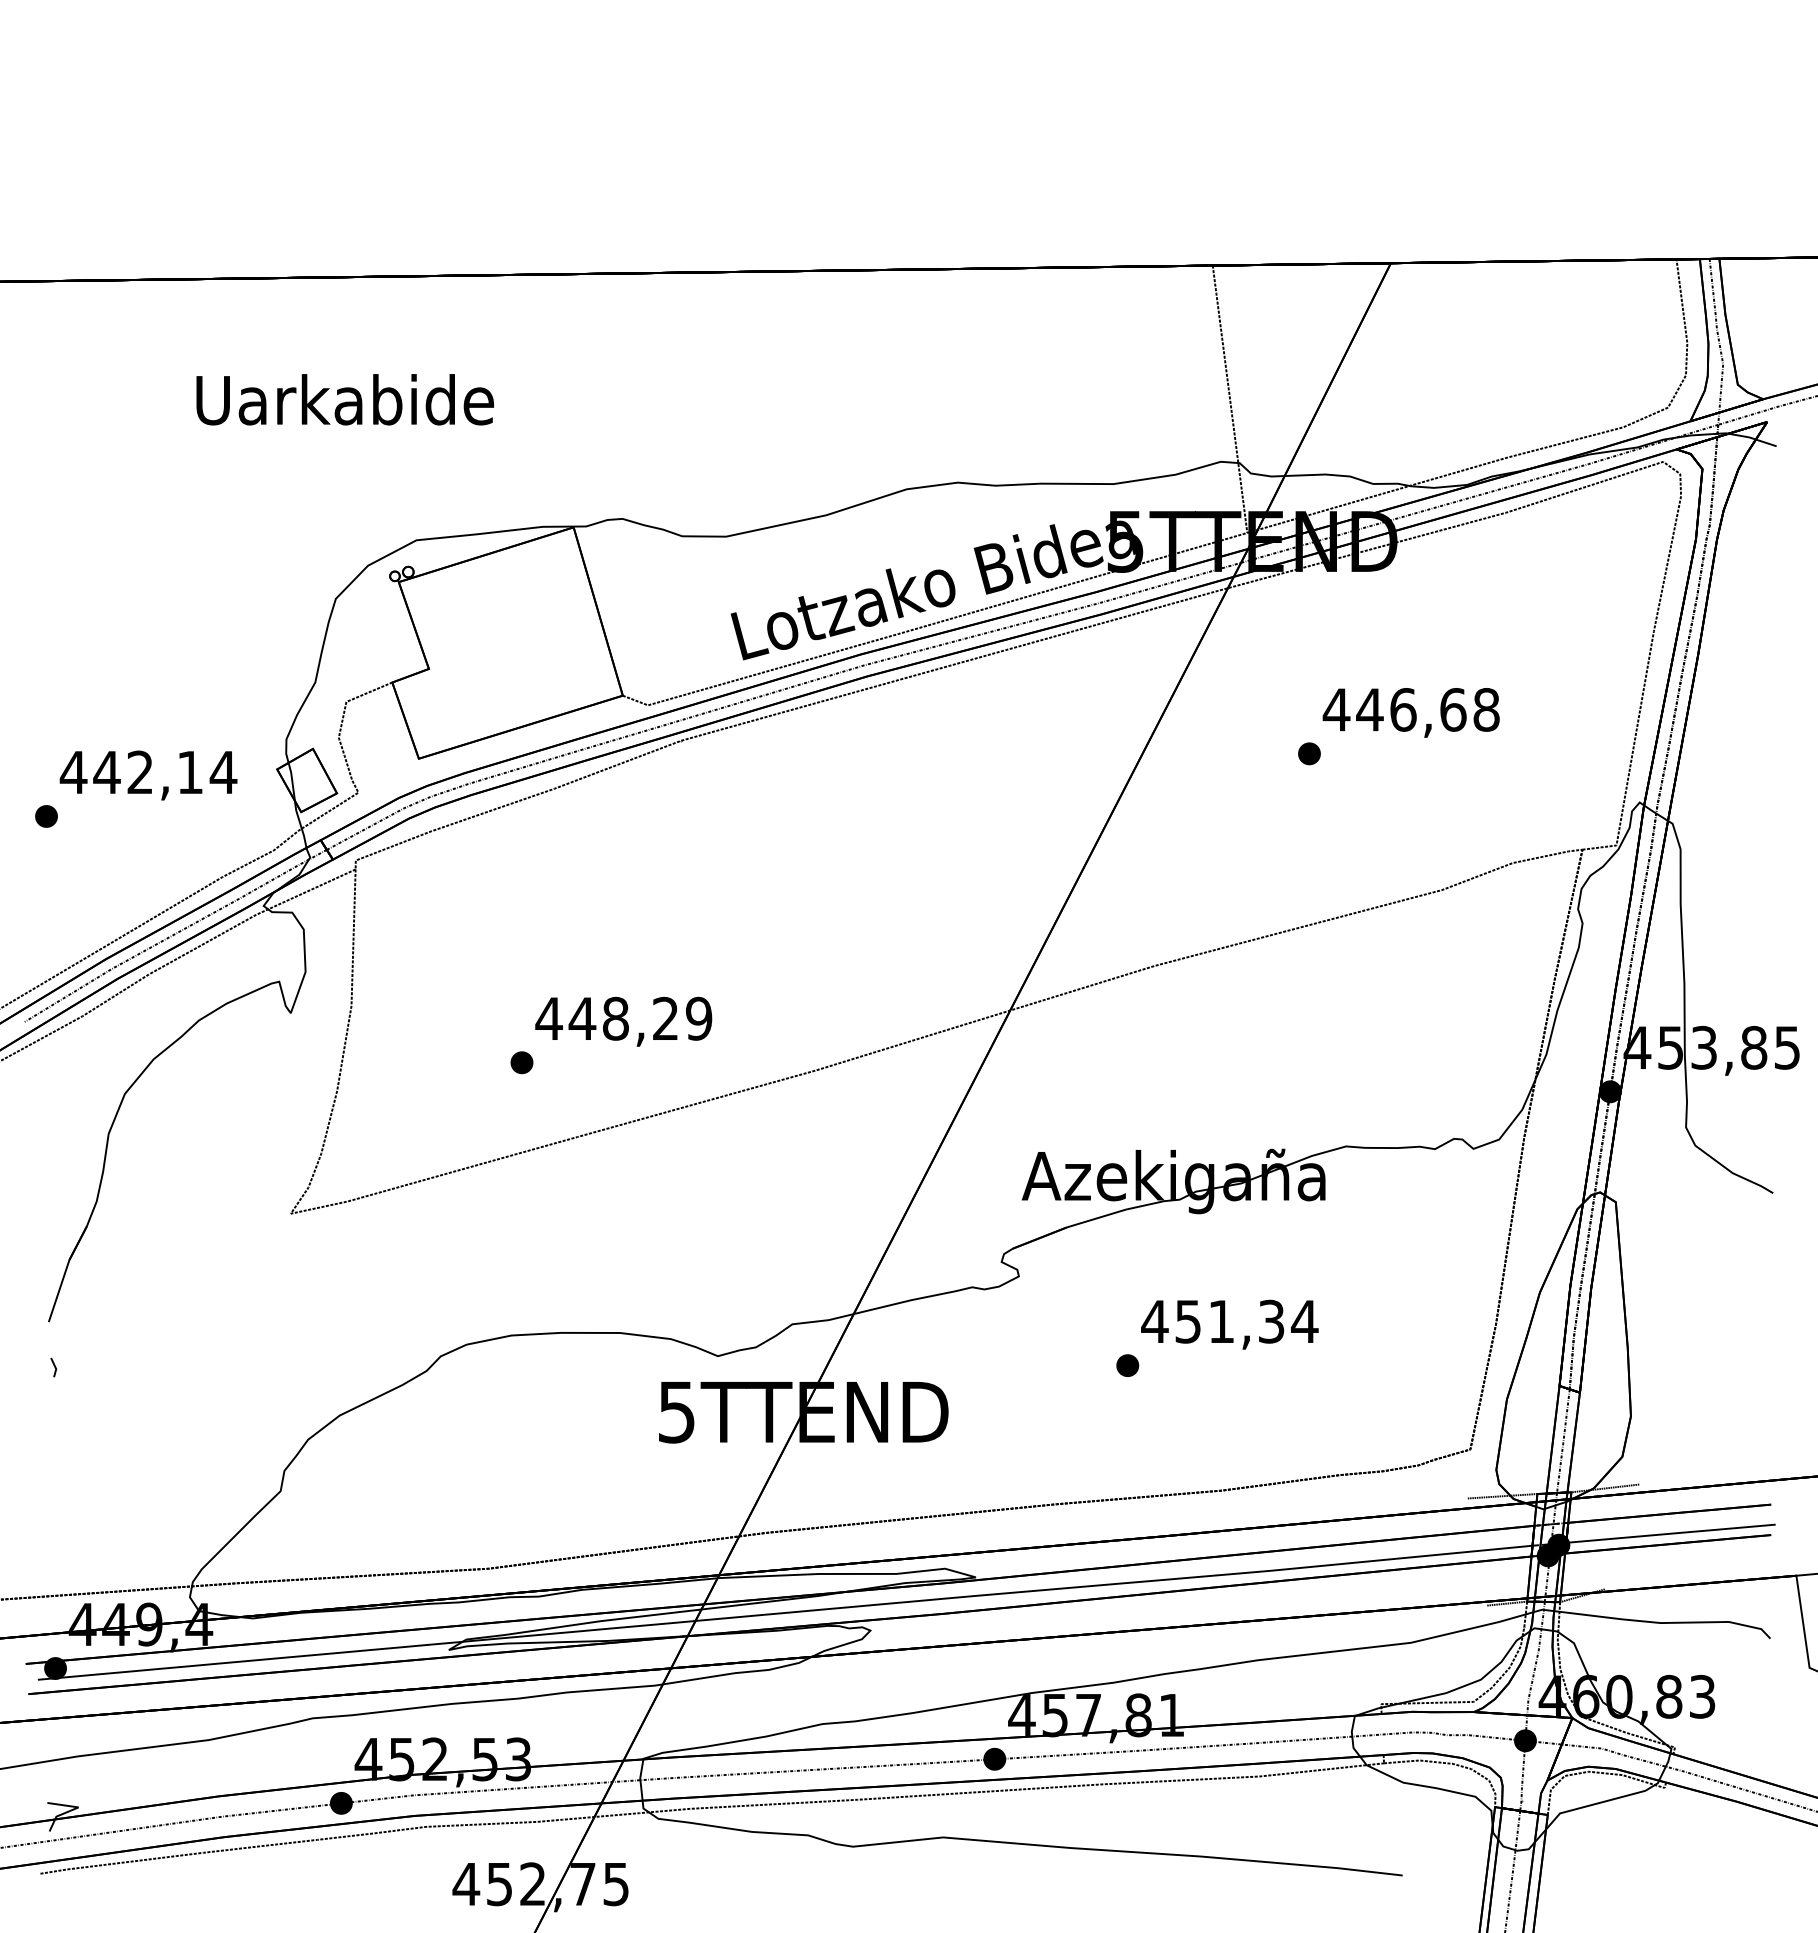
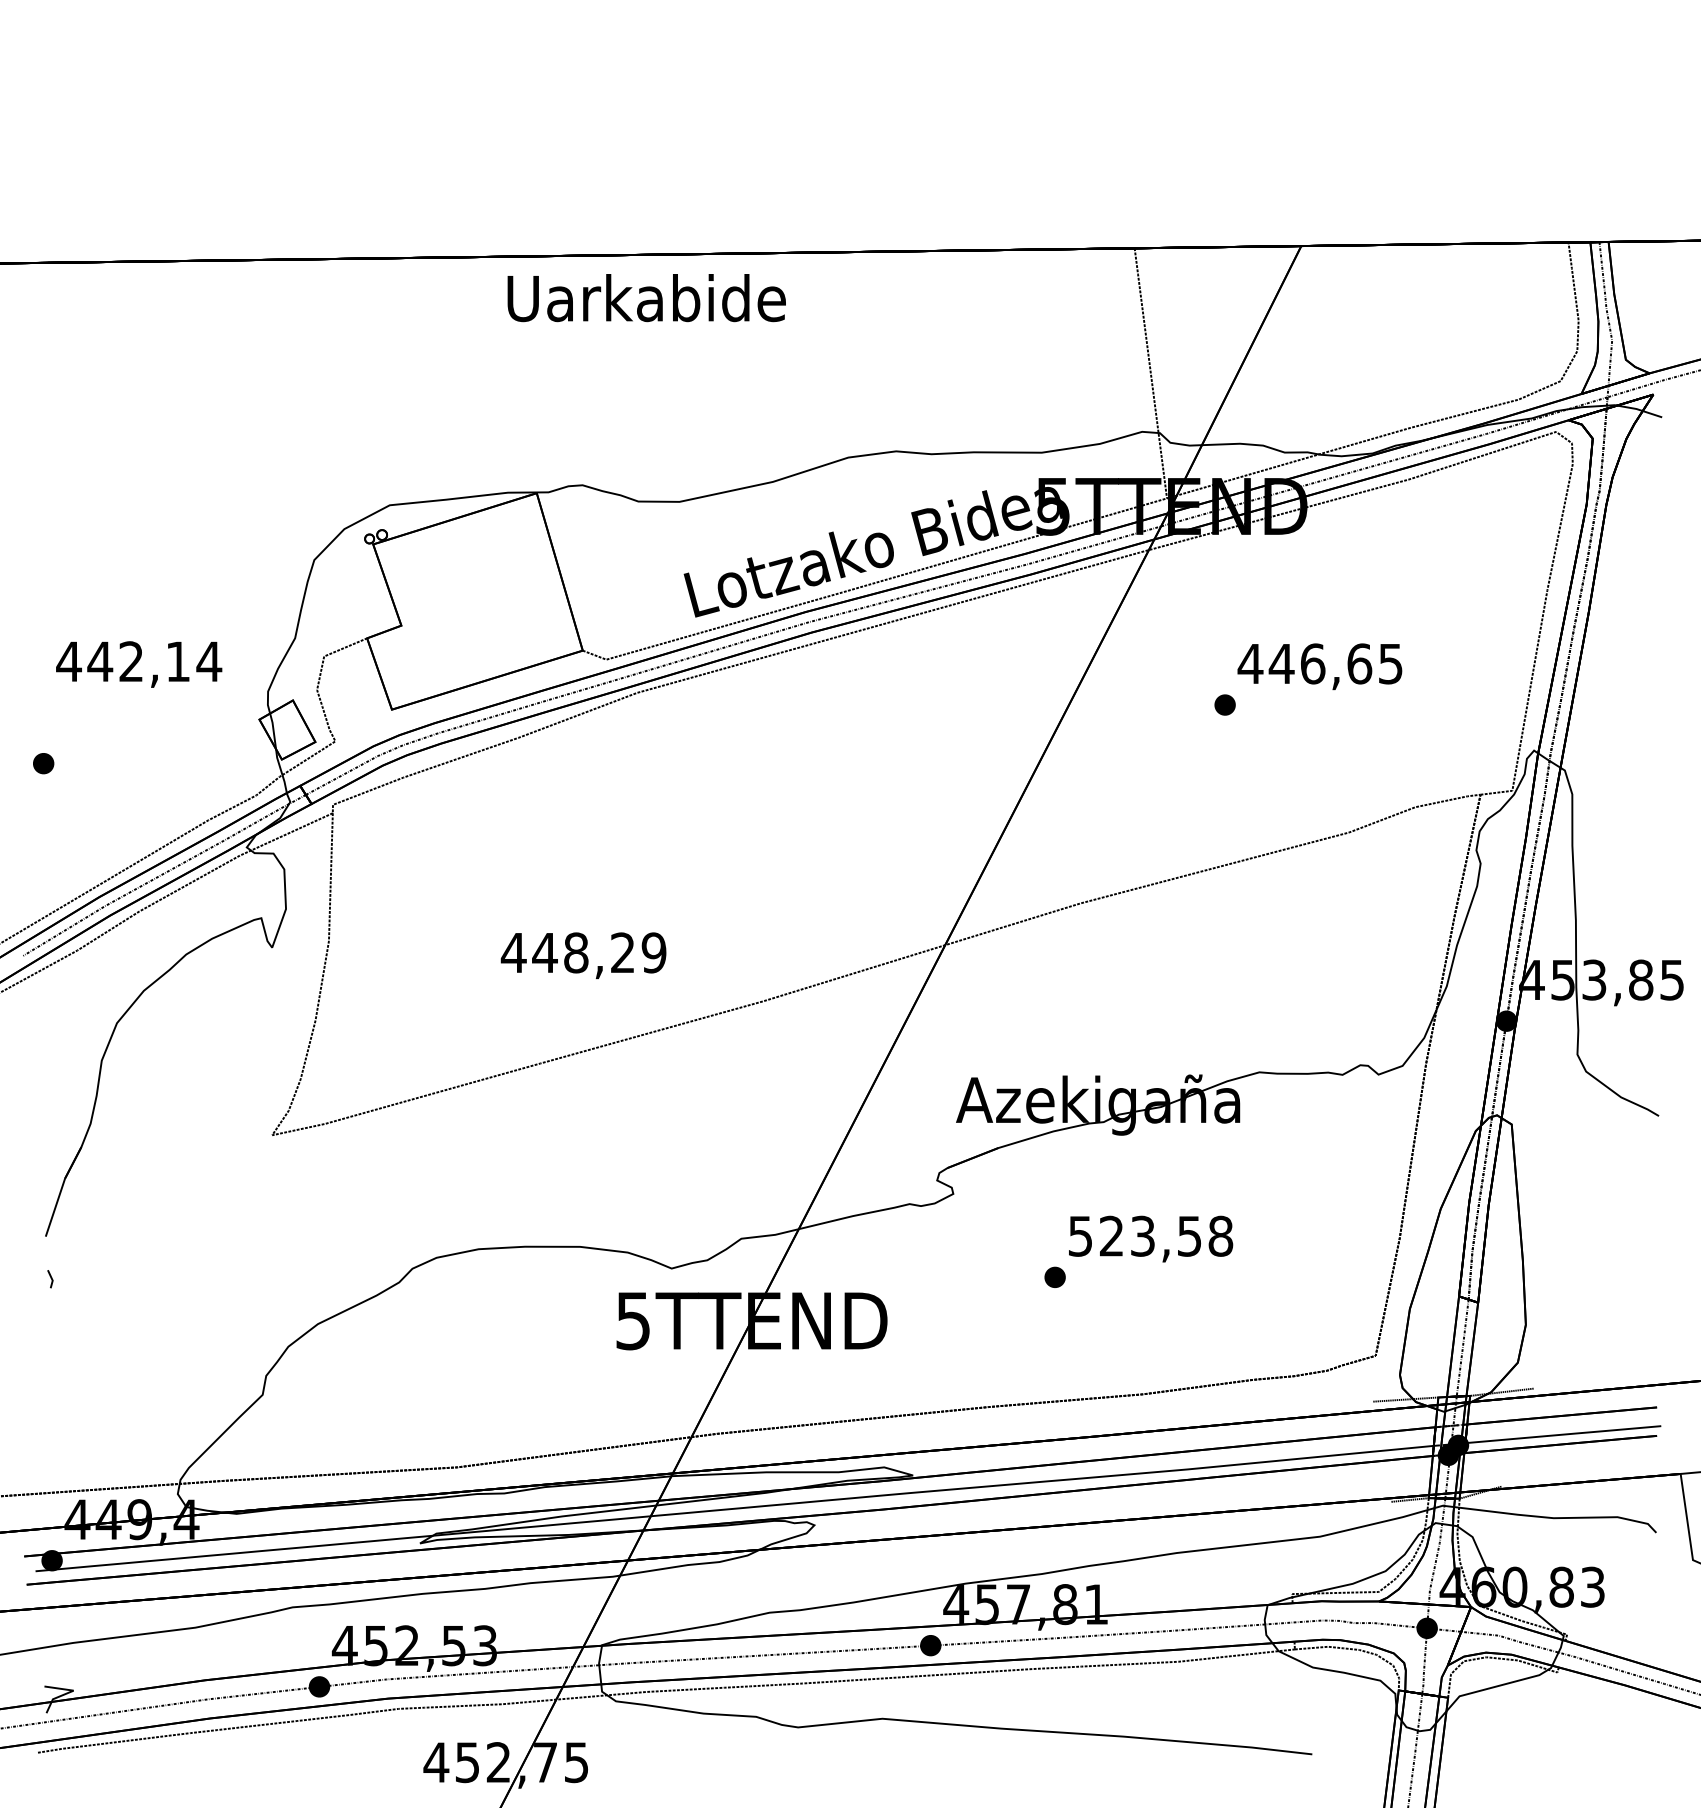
text: (344, 399) -> (646, 297), moved
text: (1486, 709) -> (1390, 663), 446,68 -> 446,65
text: (148, 775) -> (139, 664), moved
part: (521, 1062) -> (487, 993), removed
text: (1229, 1321) -> (1150, 1236), 451,34 -> 523,58

